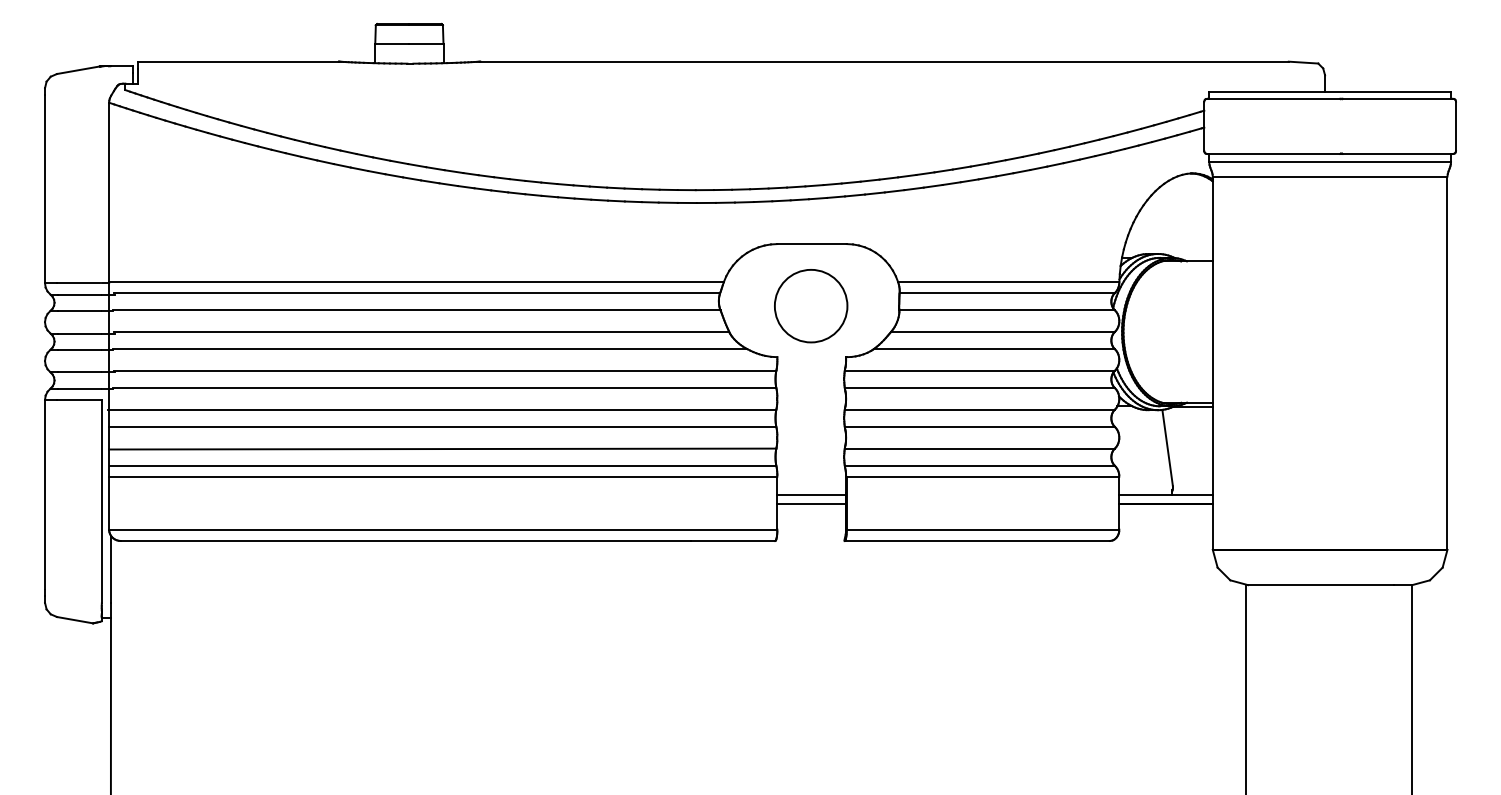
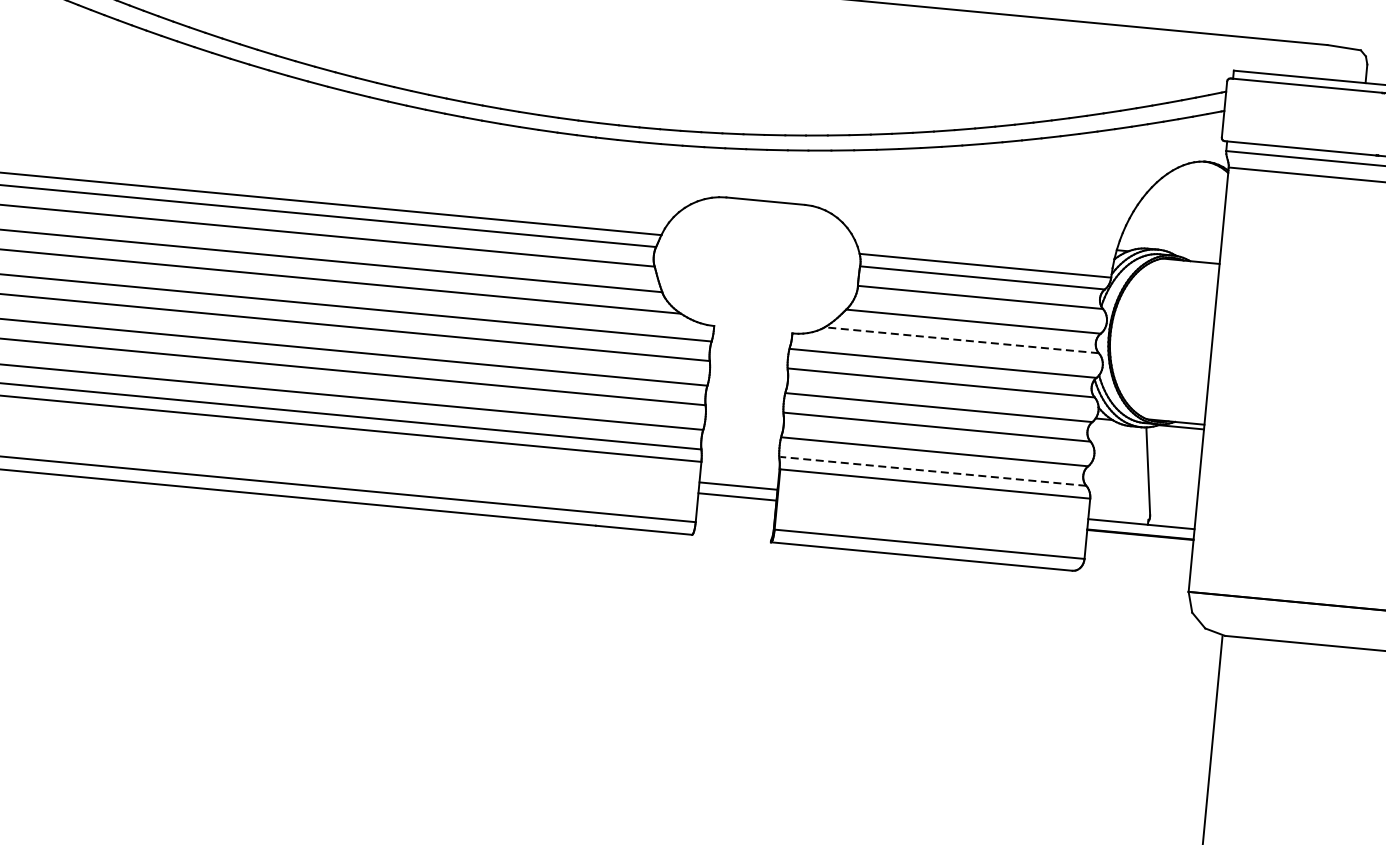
circle: (811, 306) -> (758, 272), removed
line: (994, 349) -> (961, 340), solid -> dashed
line: (980, 465) -> (933, 471), solid -> dashed

